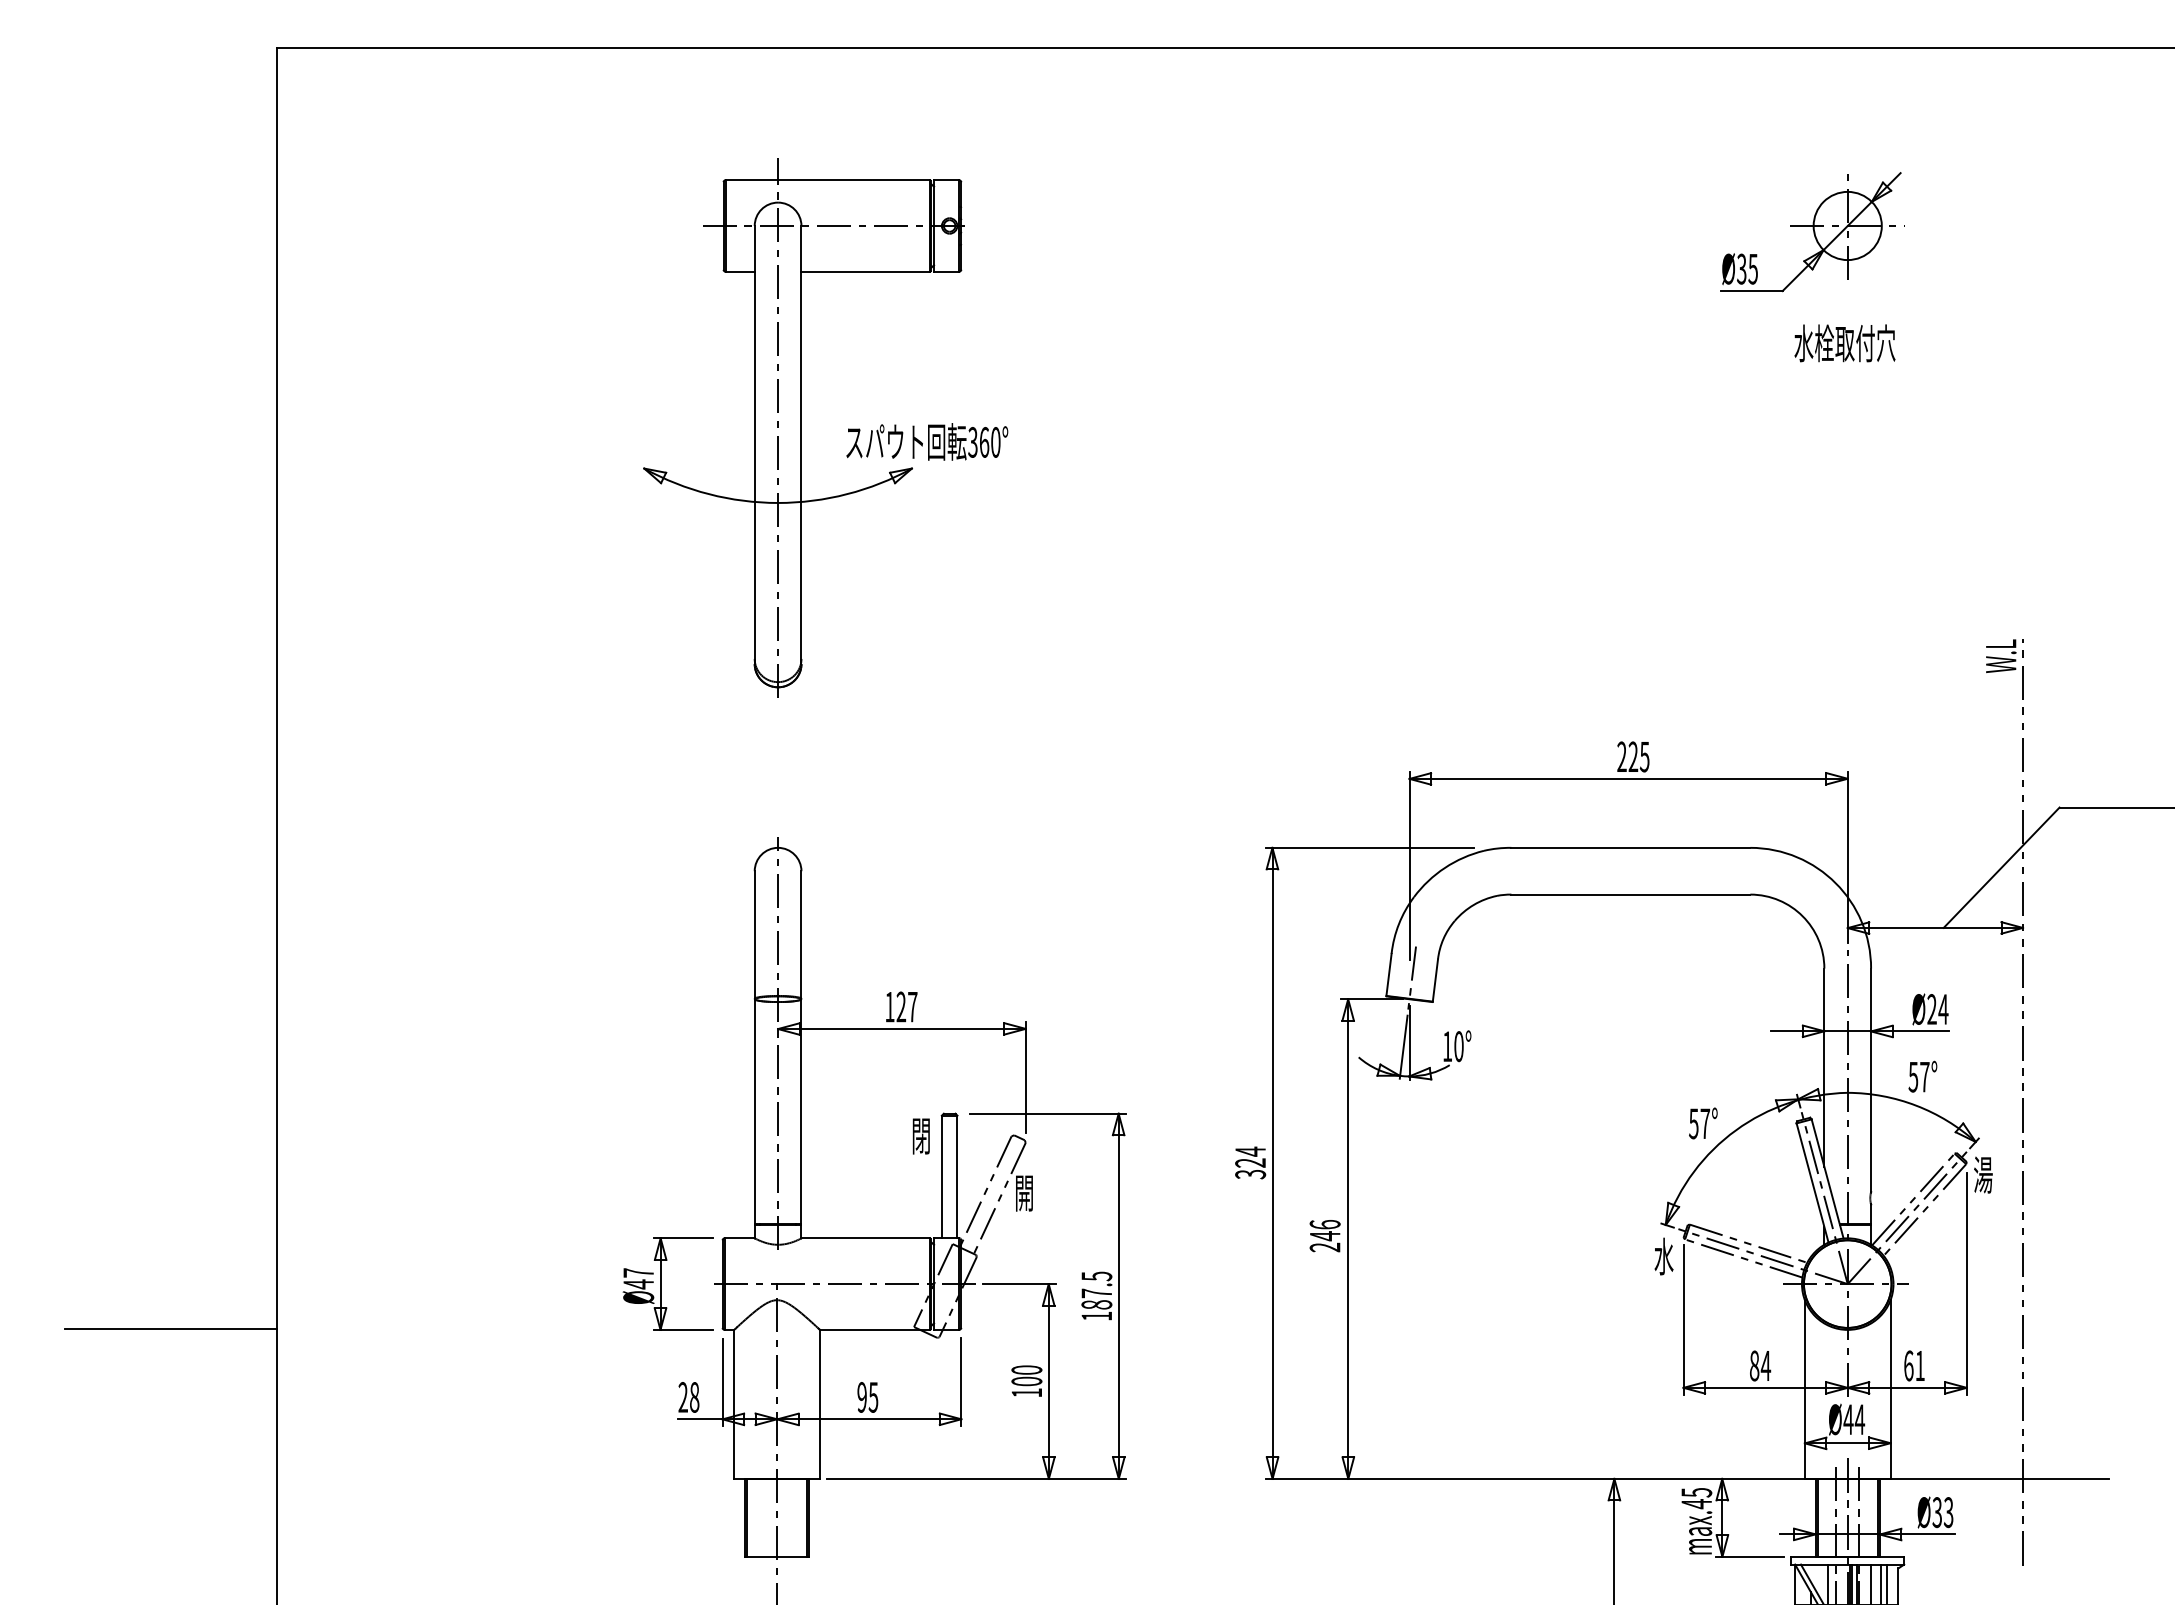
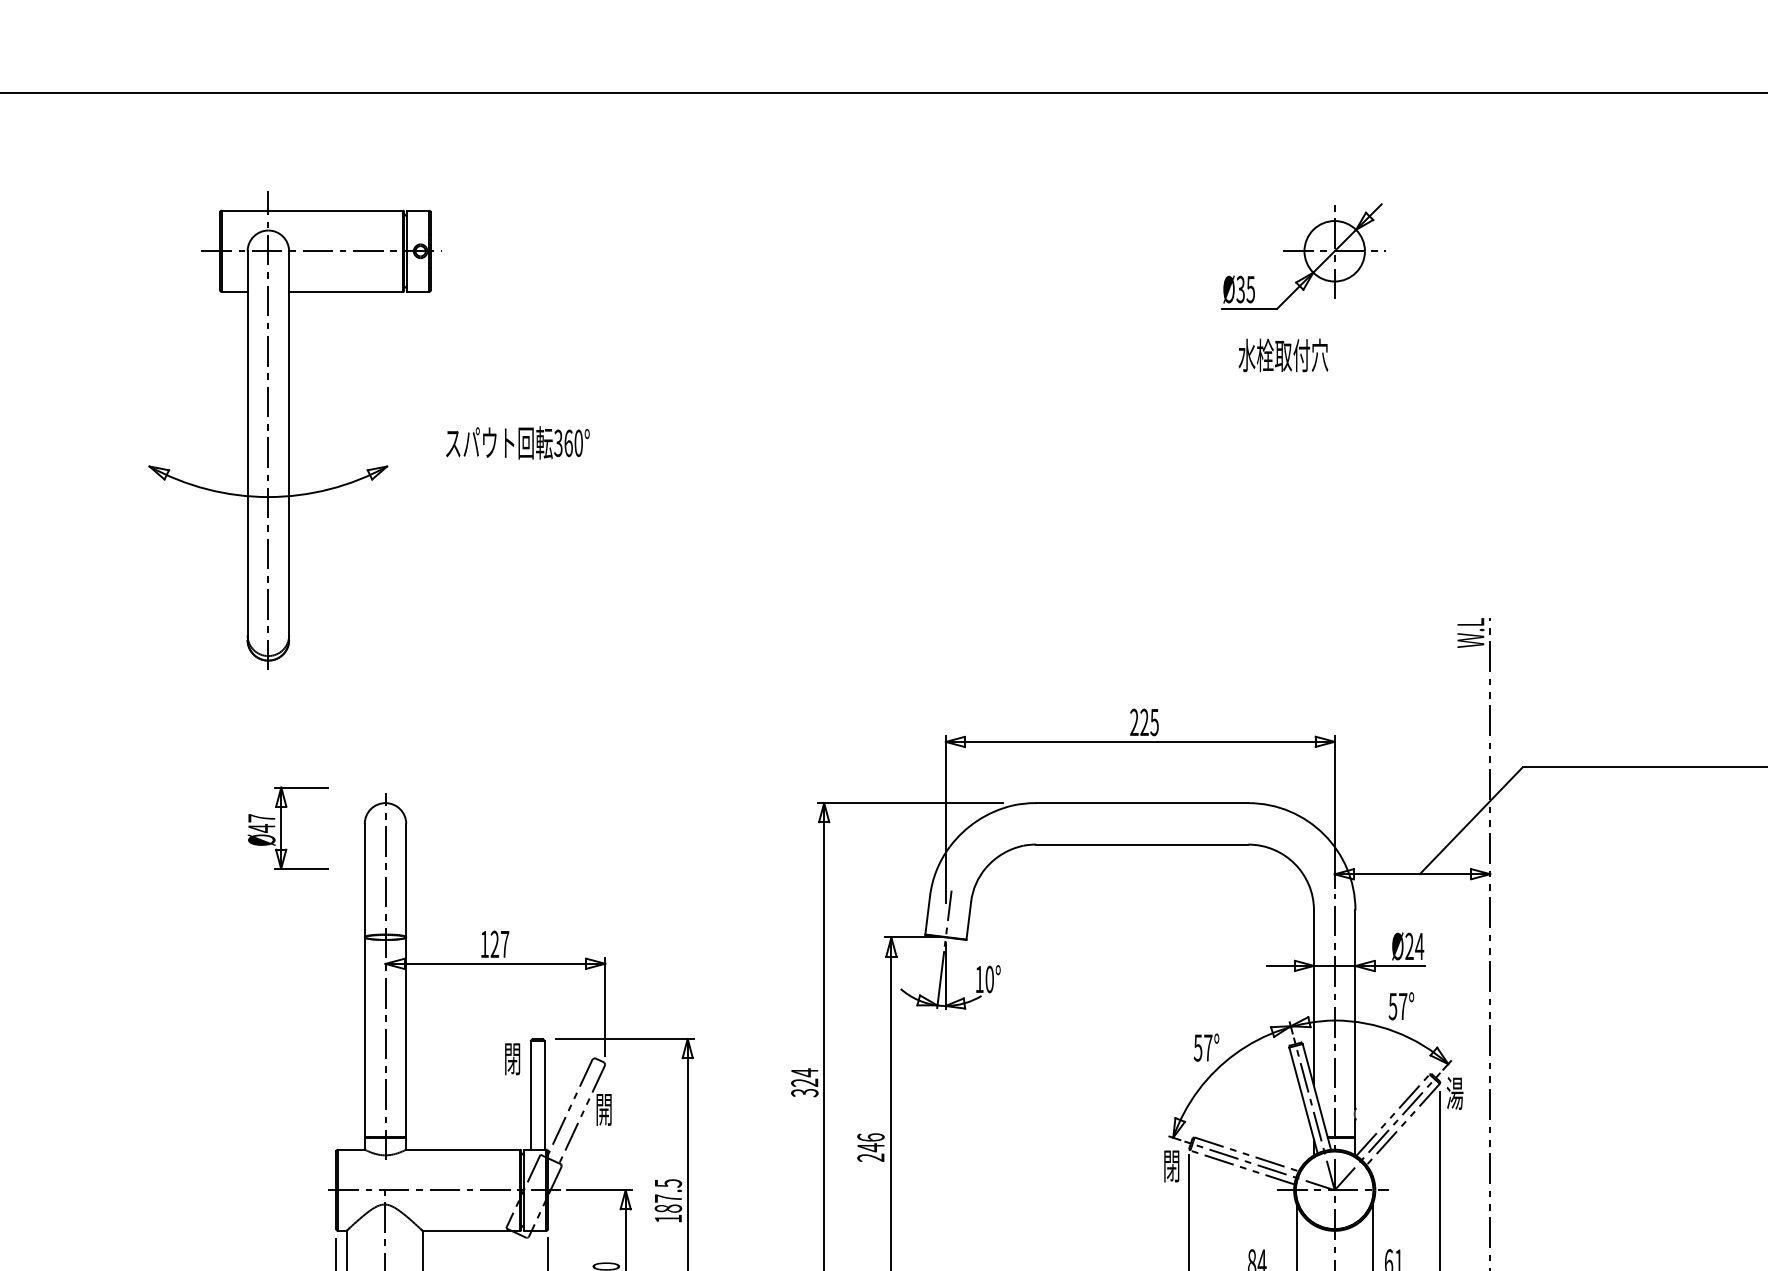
text: (1844, 343) -> (1283, 355), moved
part: (803, 427) -> (290, 430), moved
text: (1663, 1256) -> (1171, 1165), 水 -> 閉
part: (667, 1283) -> (287, 827), moved

